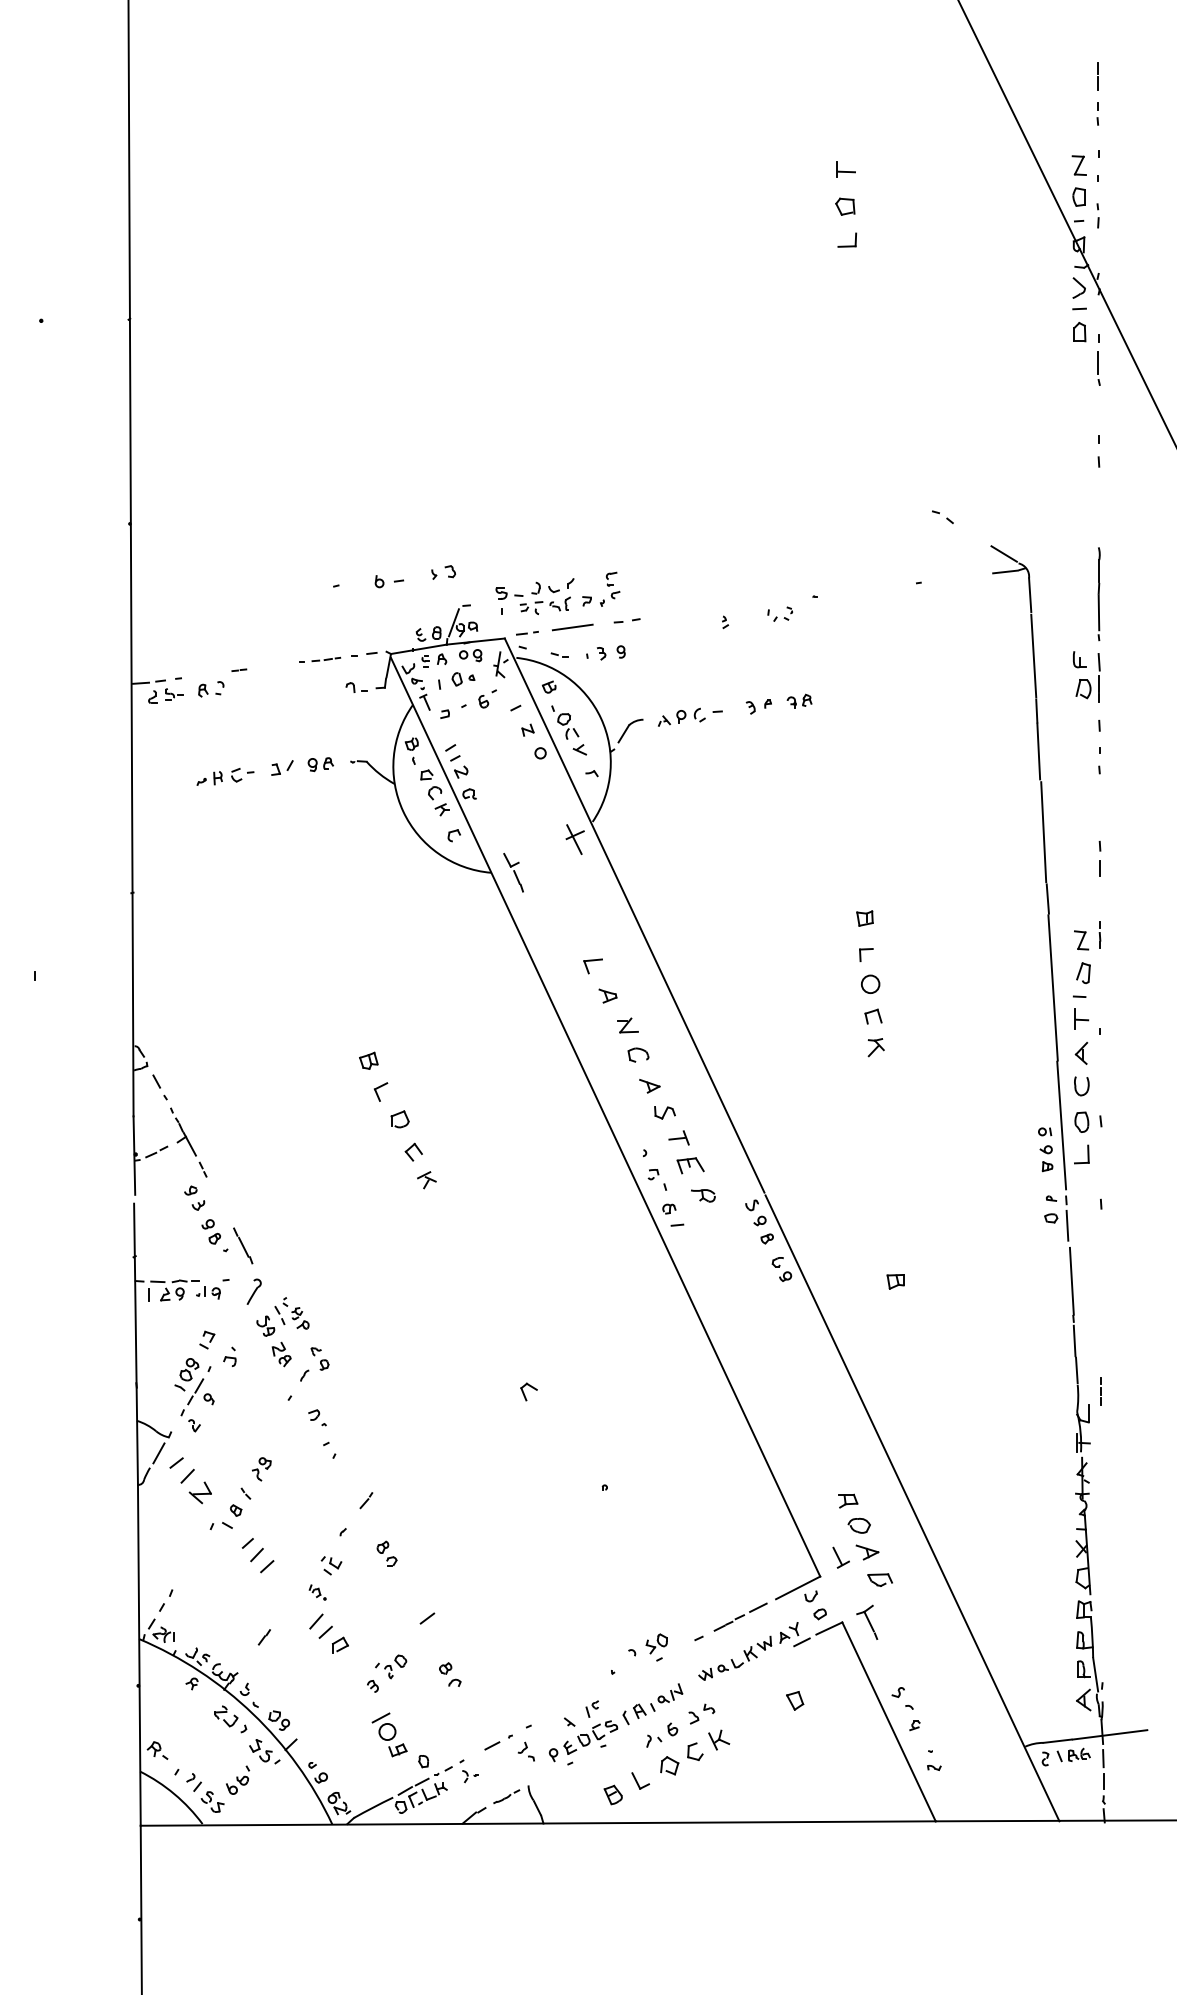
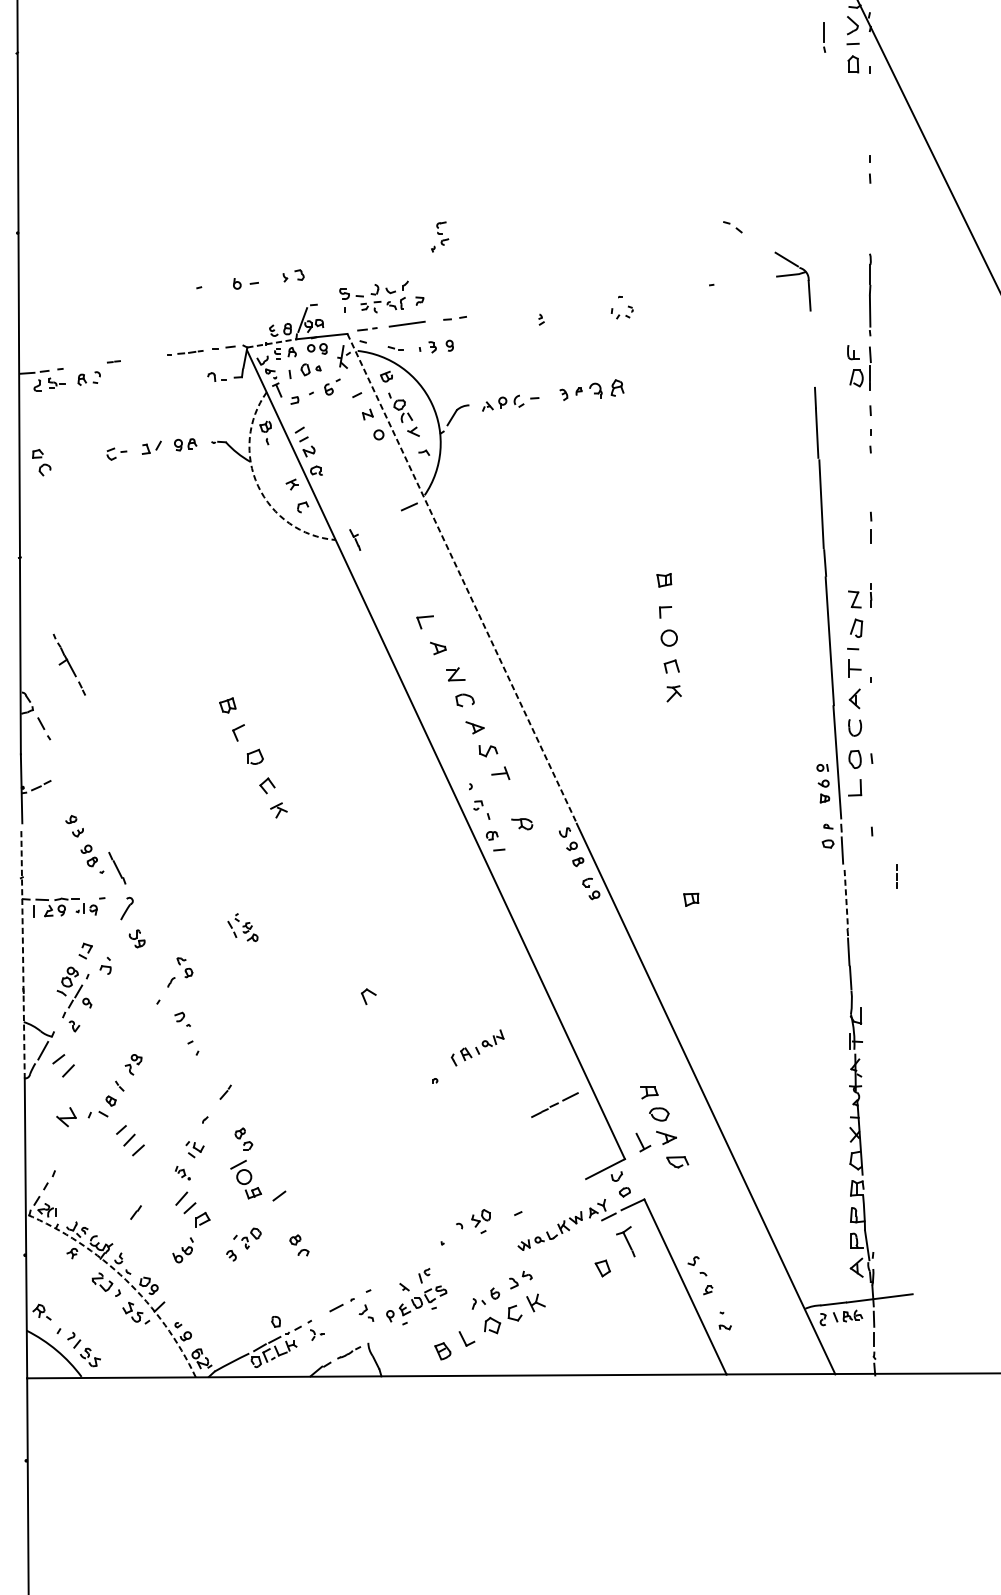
part: (1098, 368) -> (823, 37), moved
part: (610, 588) -> (440, 236), moved
part: (780, 613) -> (622, 311), moved
line: (419, 649) -> (272, 343), solid -> dashed
line: (1033, 655) -> (812, 348), removed
part: (799, 700) -> (606, 388), size x1.6
part: (209, 778) -> (87, 457), removed
part: (431, 784) -> (41, 462), moved
arc: (403, 811) -> (258, 486), solid -> dashed
line: (574, 839) -> (408, 510), removed
part: (513, 872) -> (355, 539), size x0.6
line: (634, 915) -> (461, 577), solid -> dashed
part: (188, 1142) -> (69, 664), moved
part: (690, 1165) -> (510, 797), removed
line: (1071, 1281) -> (845, 899), solid -> dashed
part: (291, 1313) -> (242, 927), moved
line: (136, 1344) -> (23, 954), solid -> dashed
part: (281, 1354) -> (151, 963), removed
line: (1100, 1391) -> (896, 876), moved
part: (199, 1492) -> (65, 1116), moved
part: (740, 1616) -> (554, 1104), moved
part: (867, 1621) -> (626, 1240), moved
part: (652, 1704) -> (477, 1048), moved
arc: (252, 1713) -> (125, 1279), solid -> dashed
part: (389, 1734) -> (246, 1179), moved
part: (238, 1779) -> (183, 1249), moved

